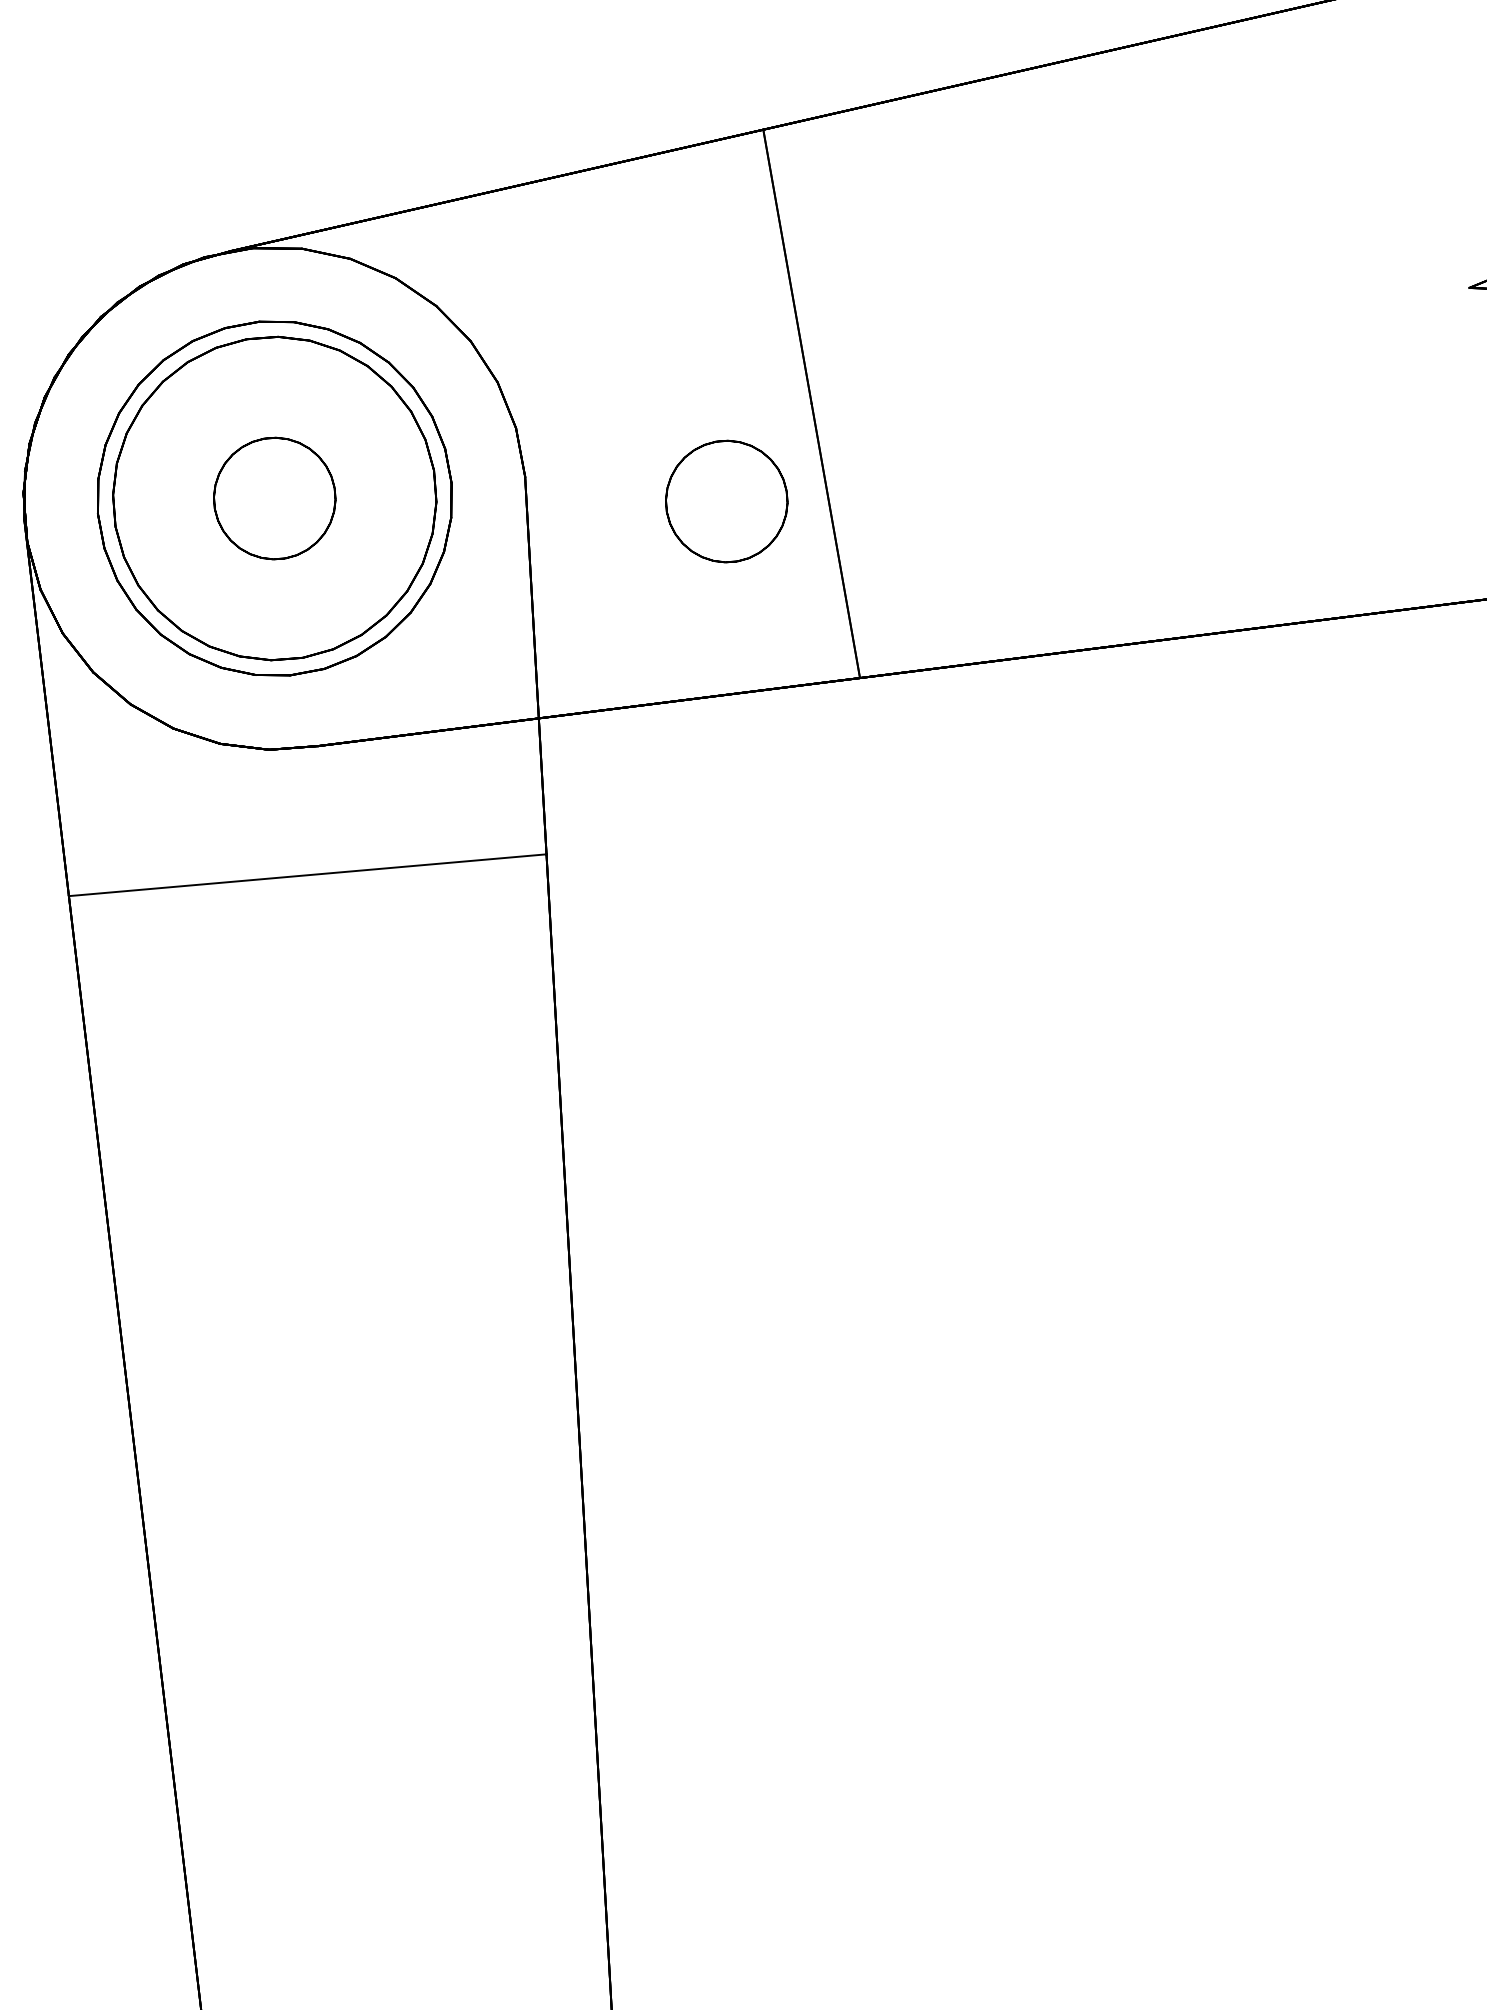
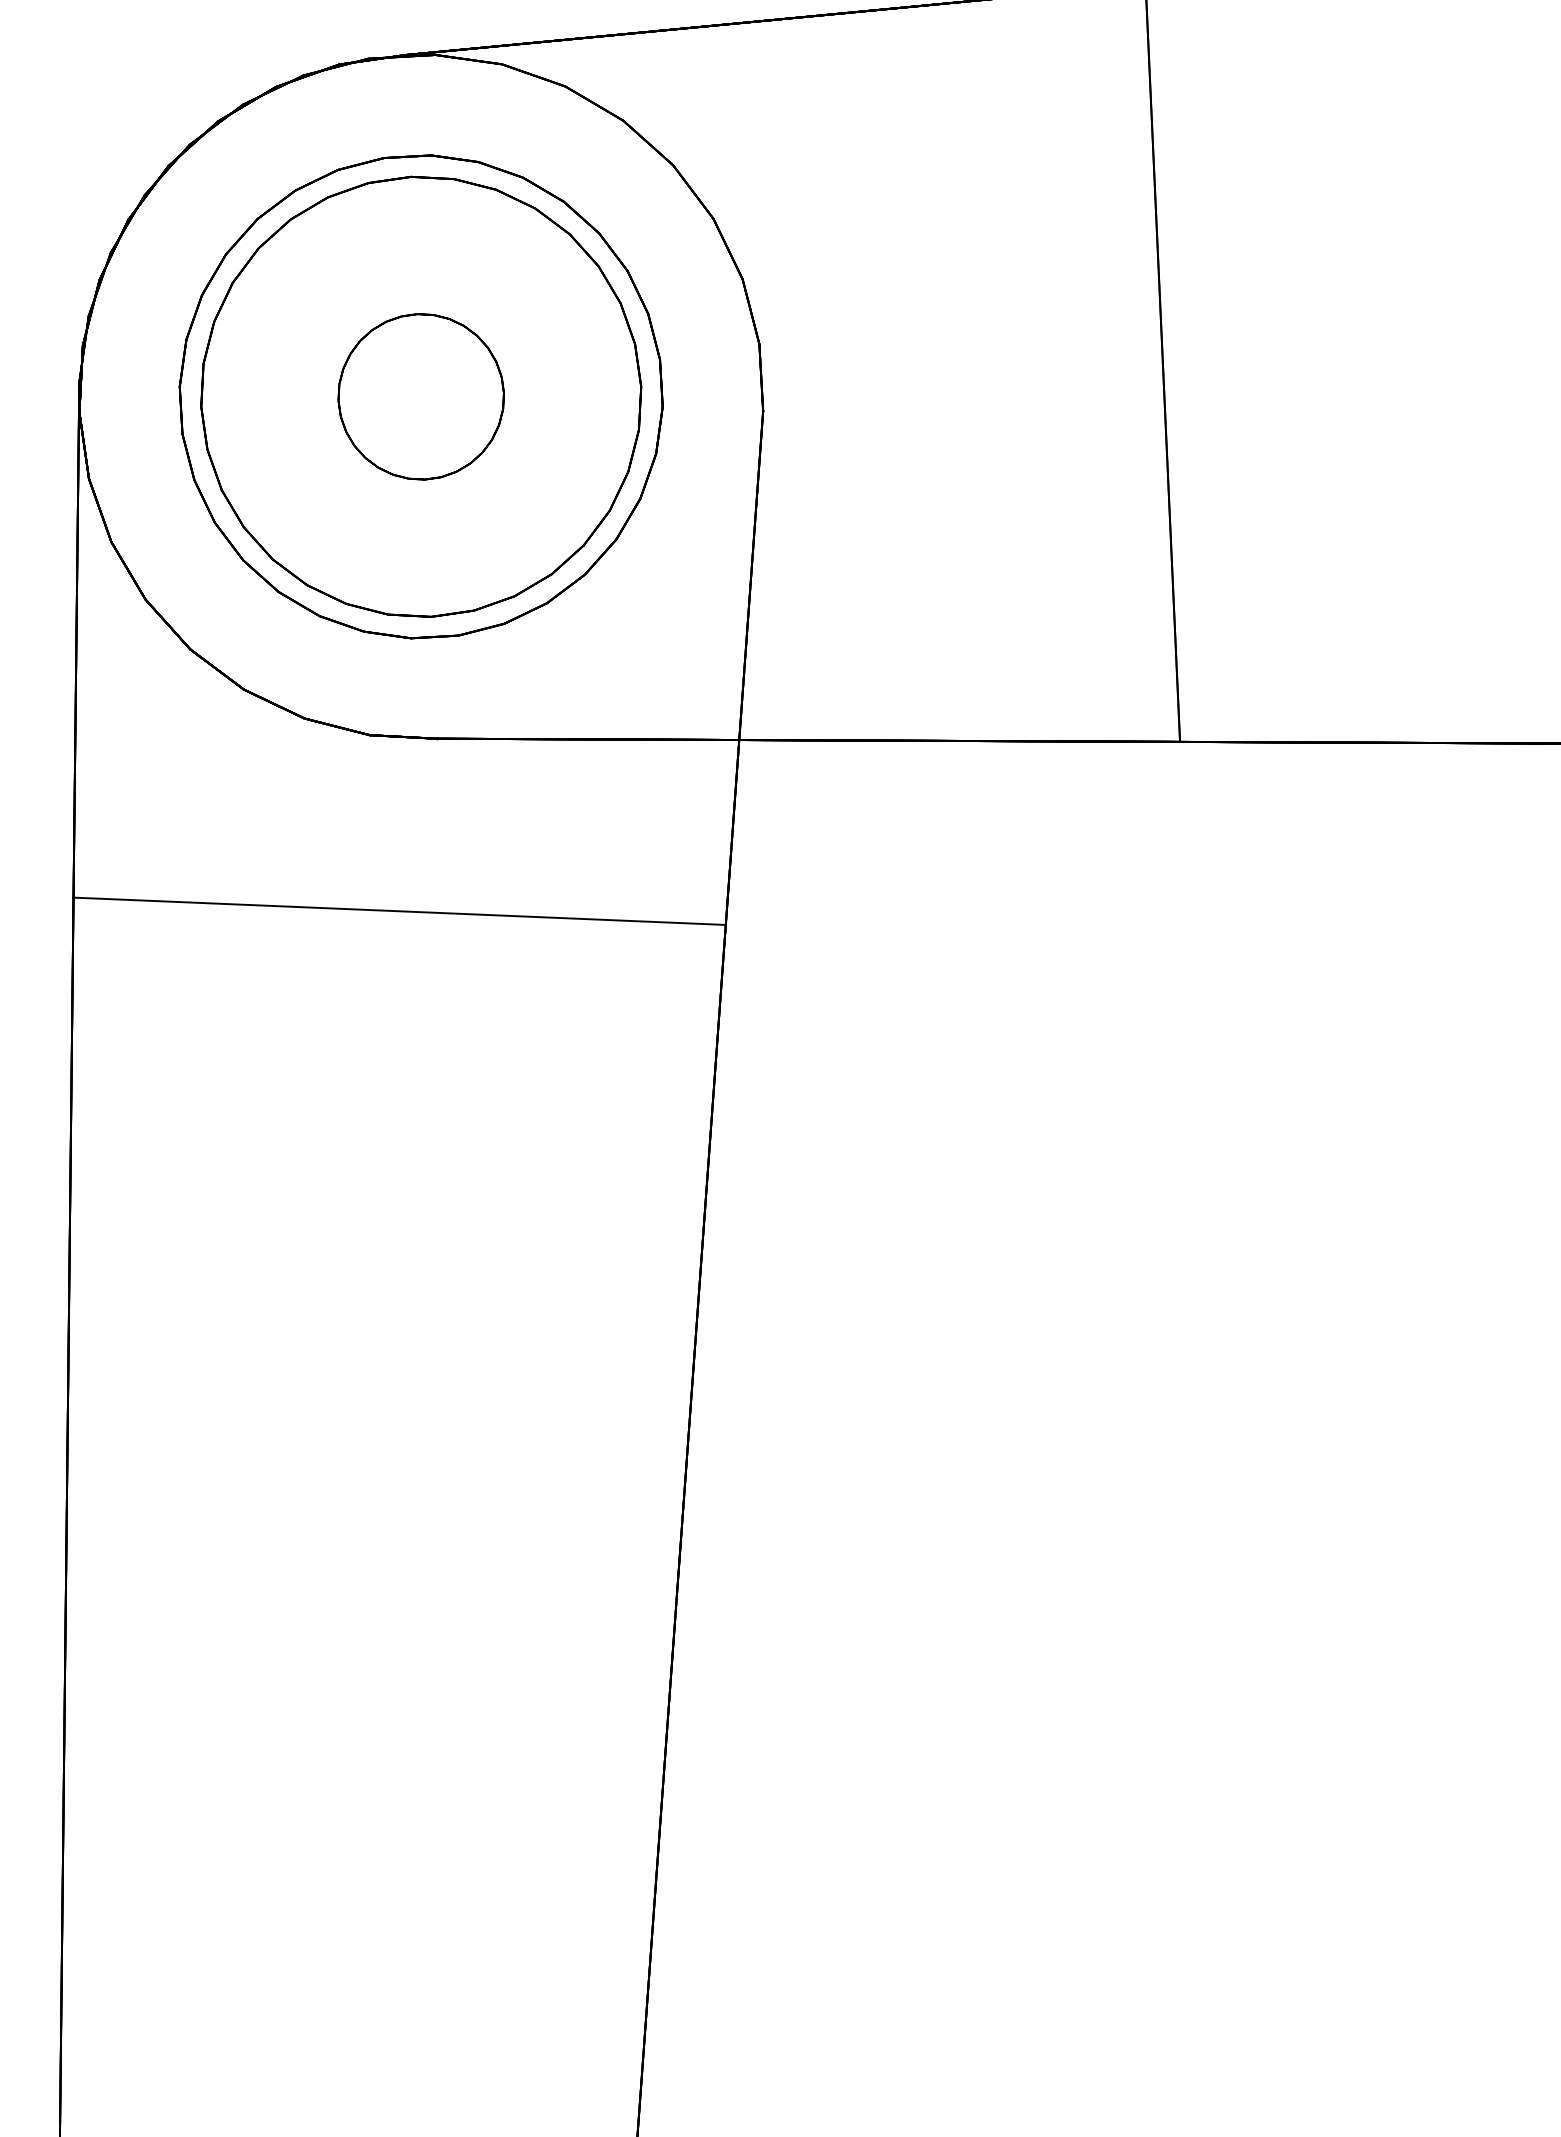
part: (726, 501) -> (1030, 480), removed

